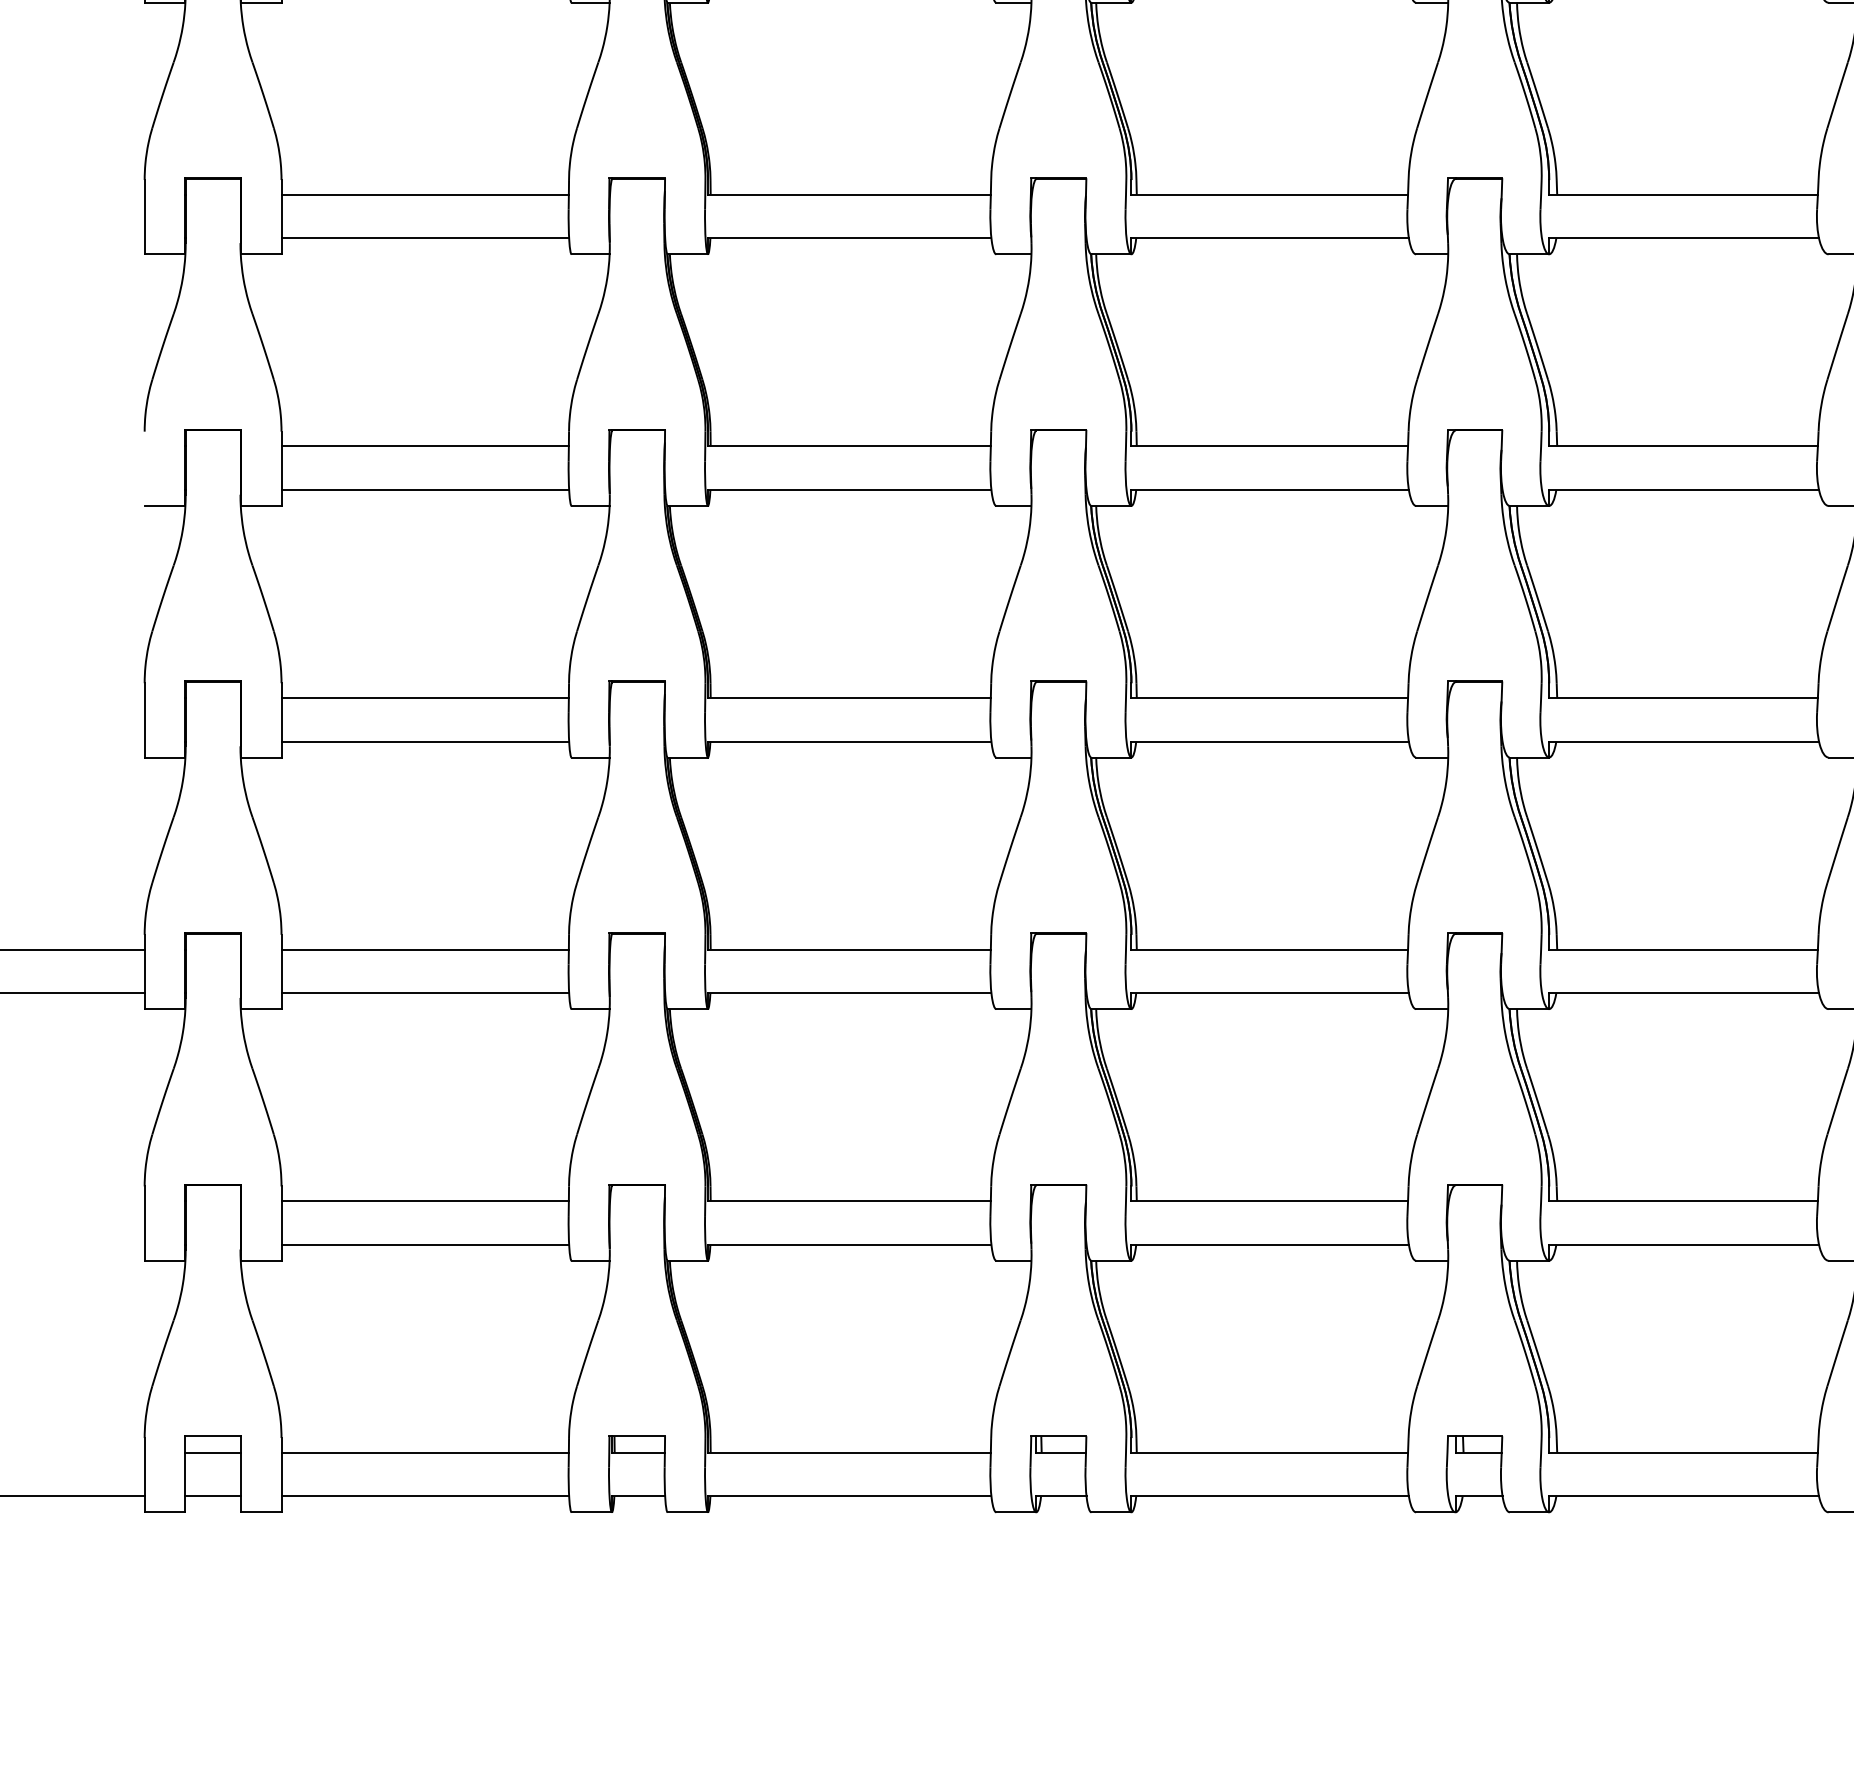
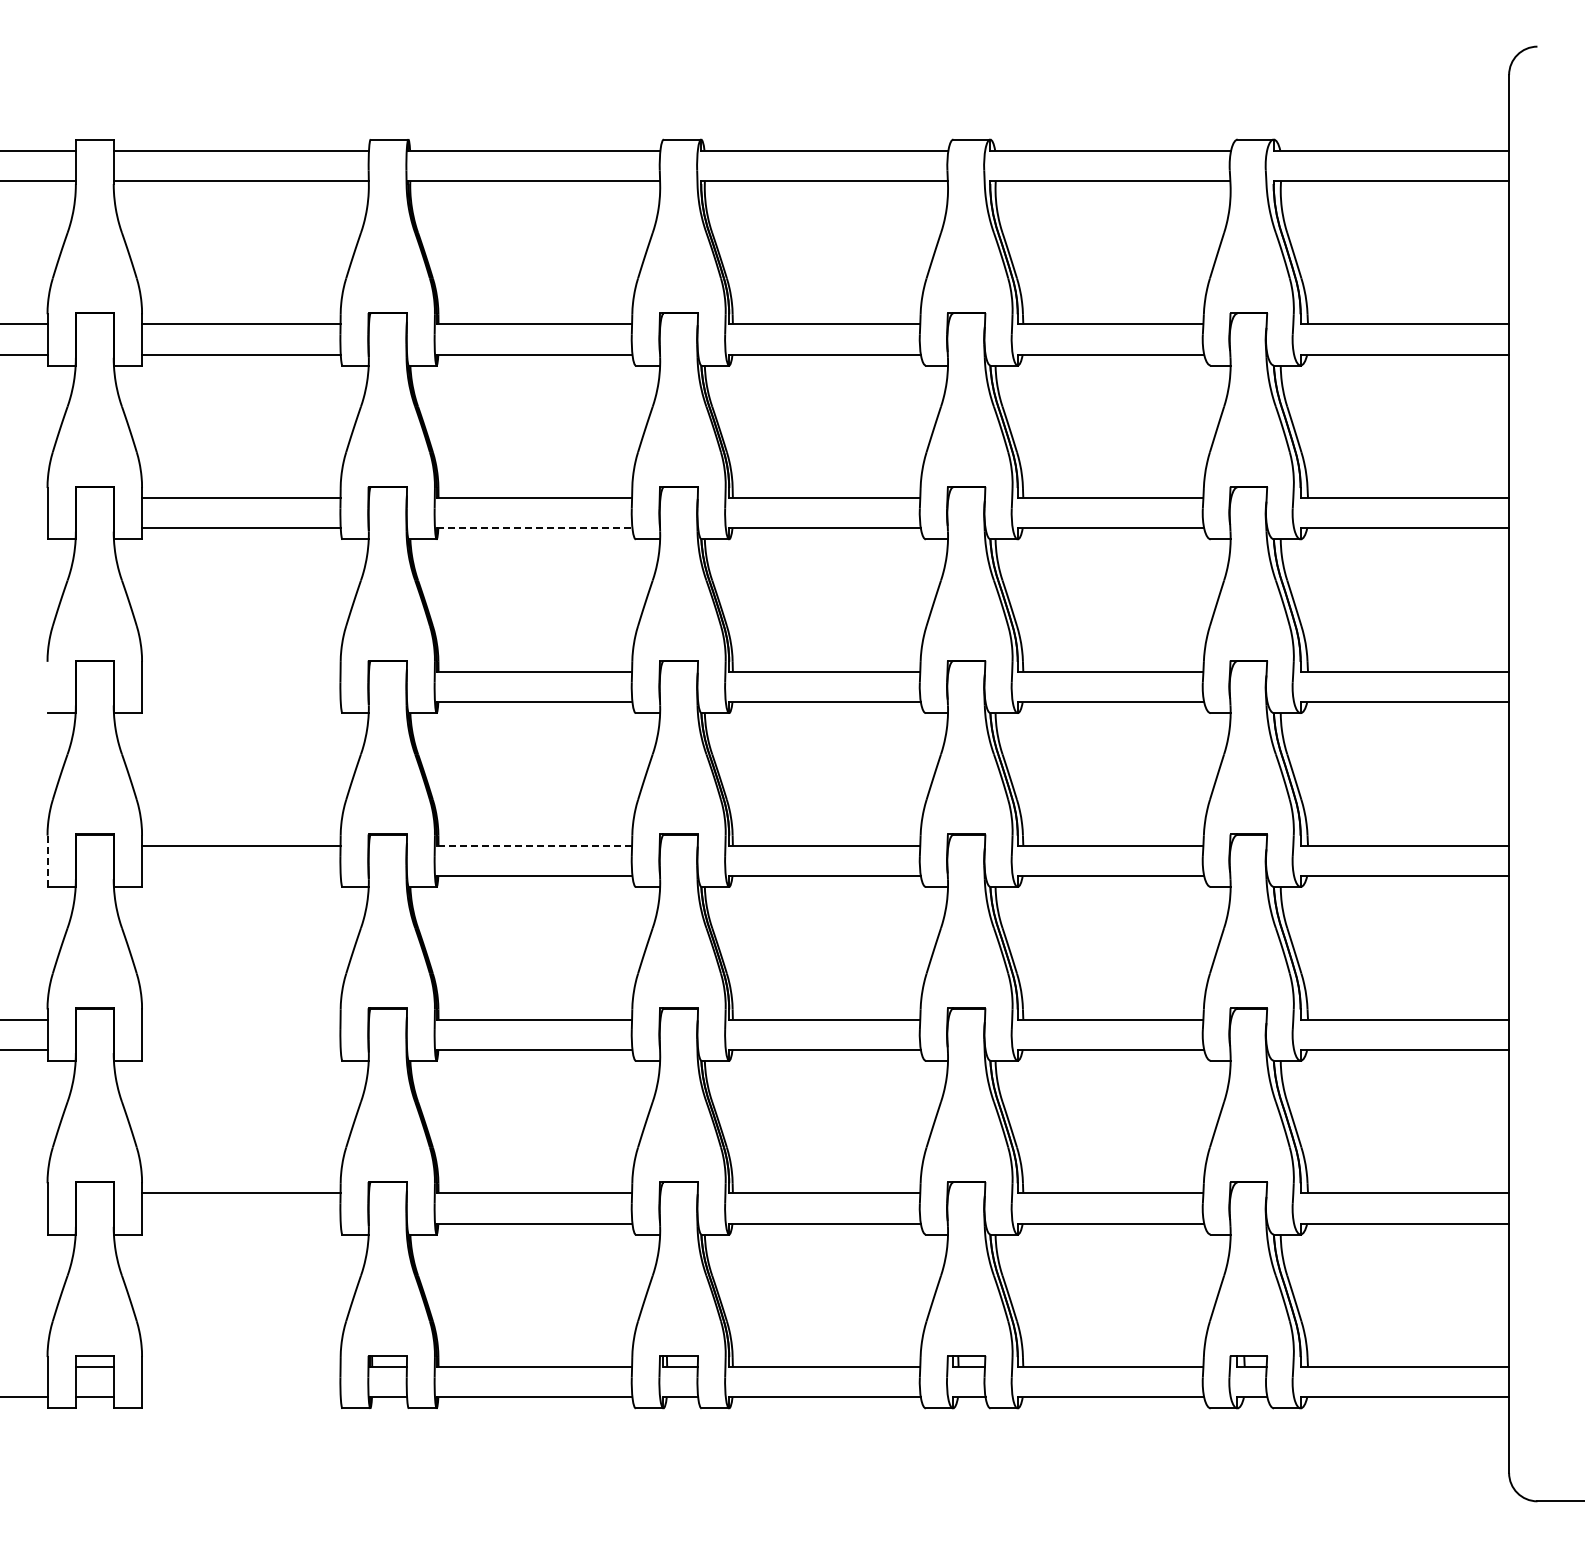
line: (849, 238) -> (534, 528), solid -> dashed
line: (425, 445) -> (241, 671), removed
line: (425, 490) -> (241, 702), removed
line: (849, 697) -> (534, 845), solid -> dashed
line: (144, 720) -> (47, 861), solid -> dashed
line: (425, 742) -> (241, 876), removed
line: (425, 949) -> (241, 1019), removed
line: (425, 992) -> (241, 1049), removed
line: (425, 1244) -> (241, 1223), removed
line: (425, 1453) -> (241, 1367), removed
line: (425, 1496) -> (241, 1397), removed

